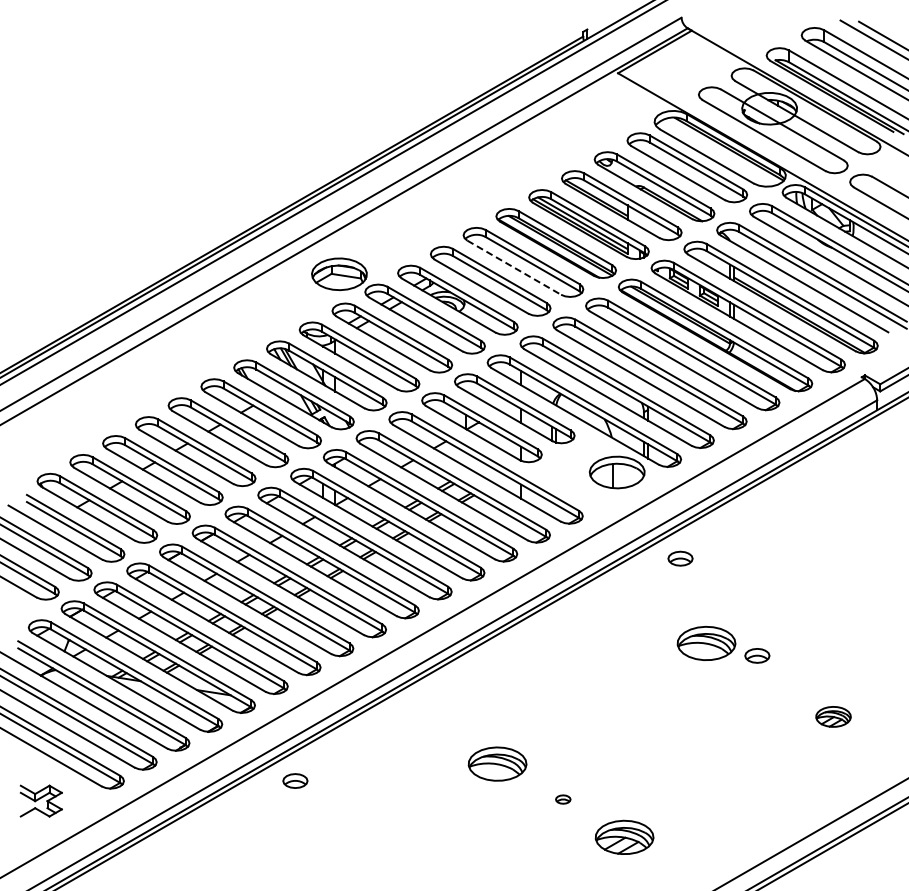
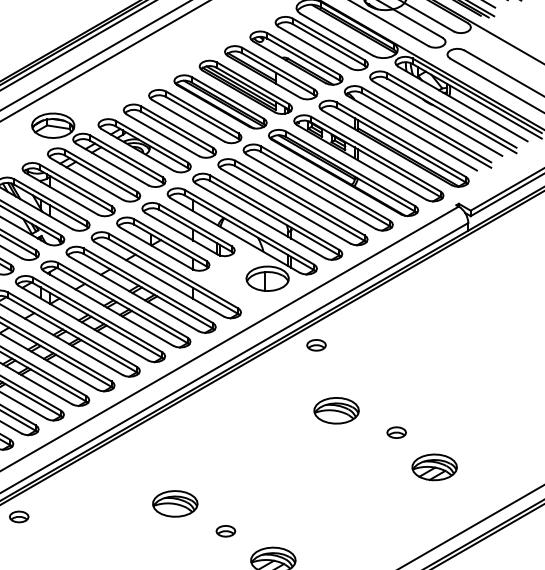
line: (514, 267) -> (188, 120), dashed -> solid
part: (757, 655) -> (396, 432), moved
part: (833, 716) -> (434, 467), size x1.67
part: (563, 799) -> (226, 531), size x1.67

